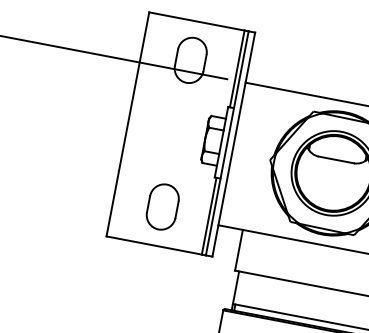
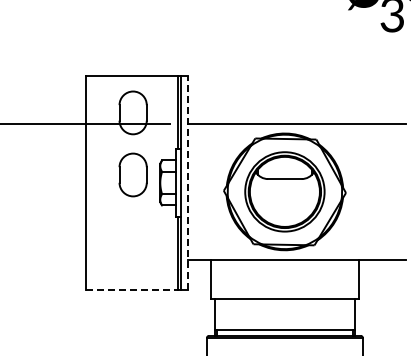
line: (233, 144) -> (187, 182), solid -> dashed
part: (162, 206) -> (132, 174), moved
line: (153, 244) -> (131, 289), solid -> dashed

